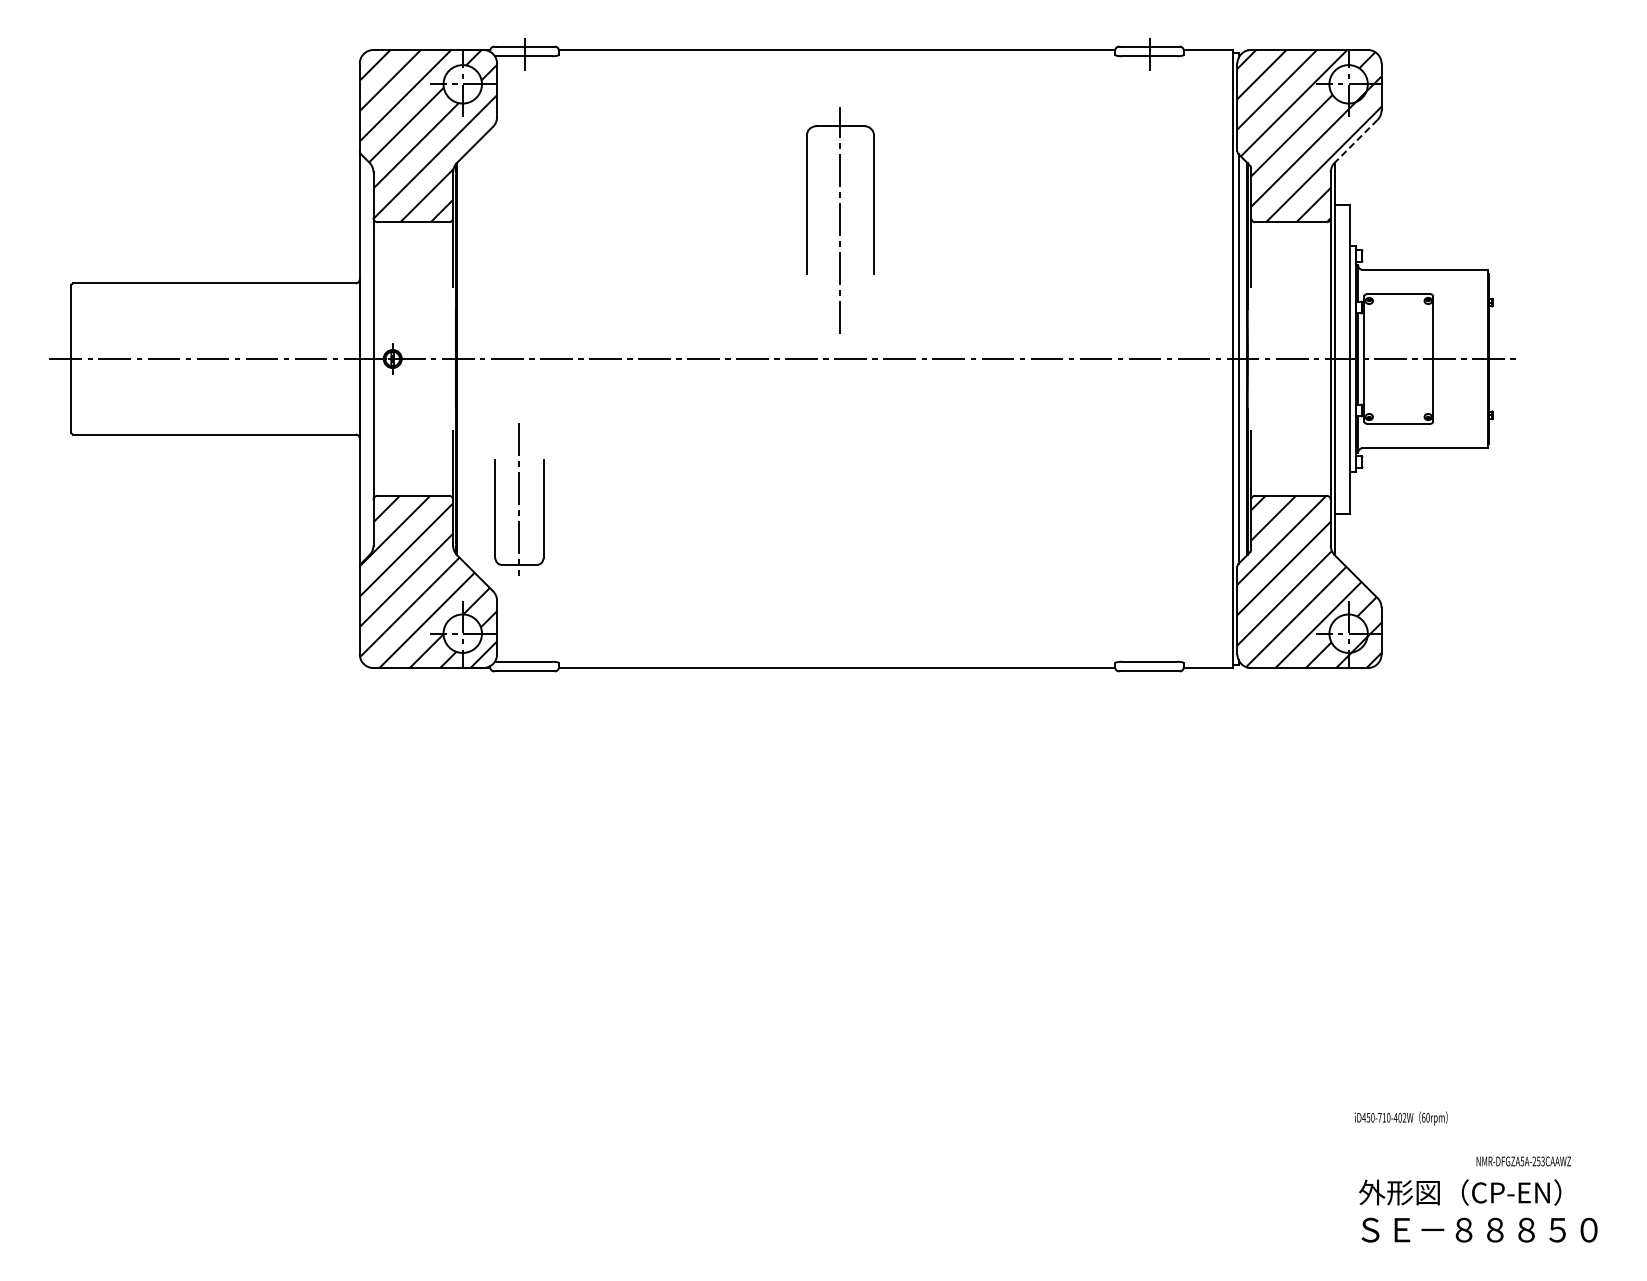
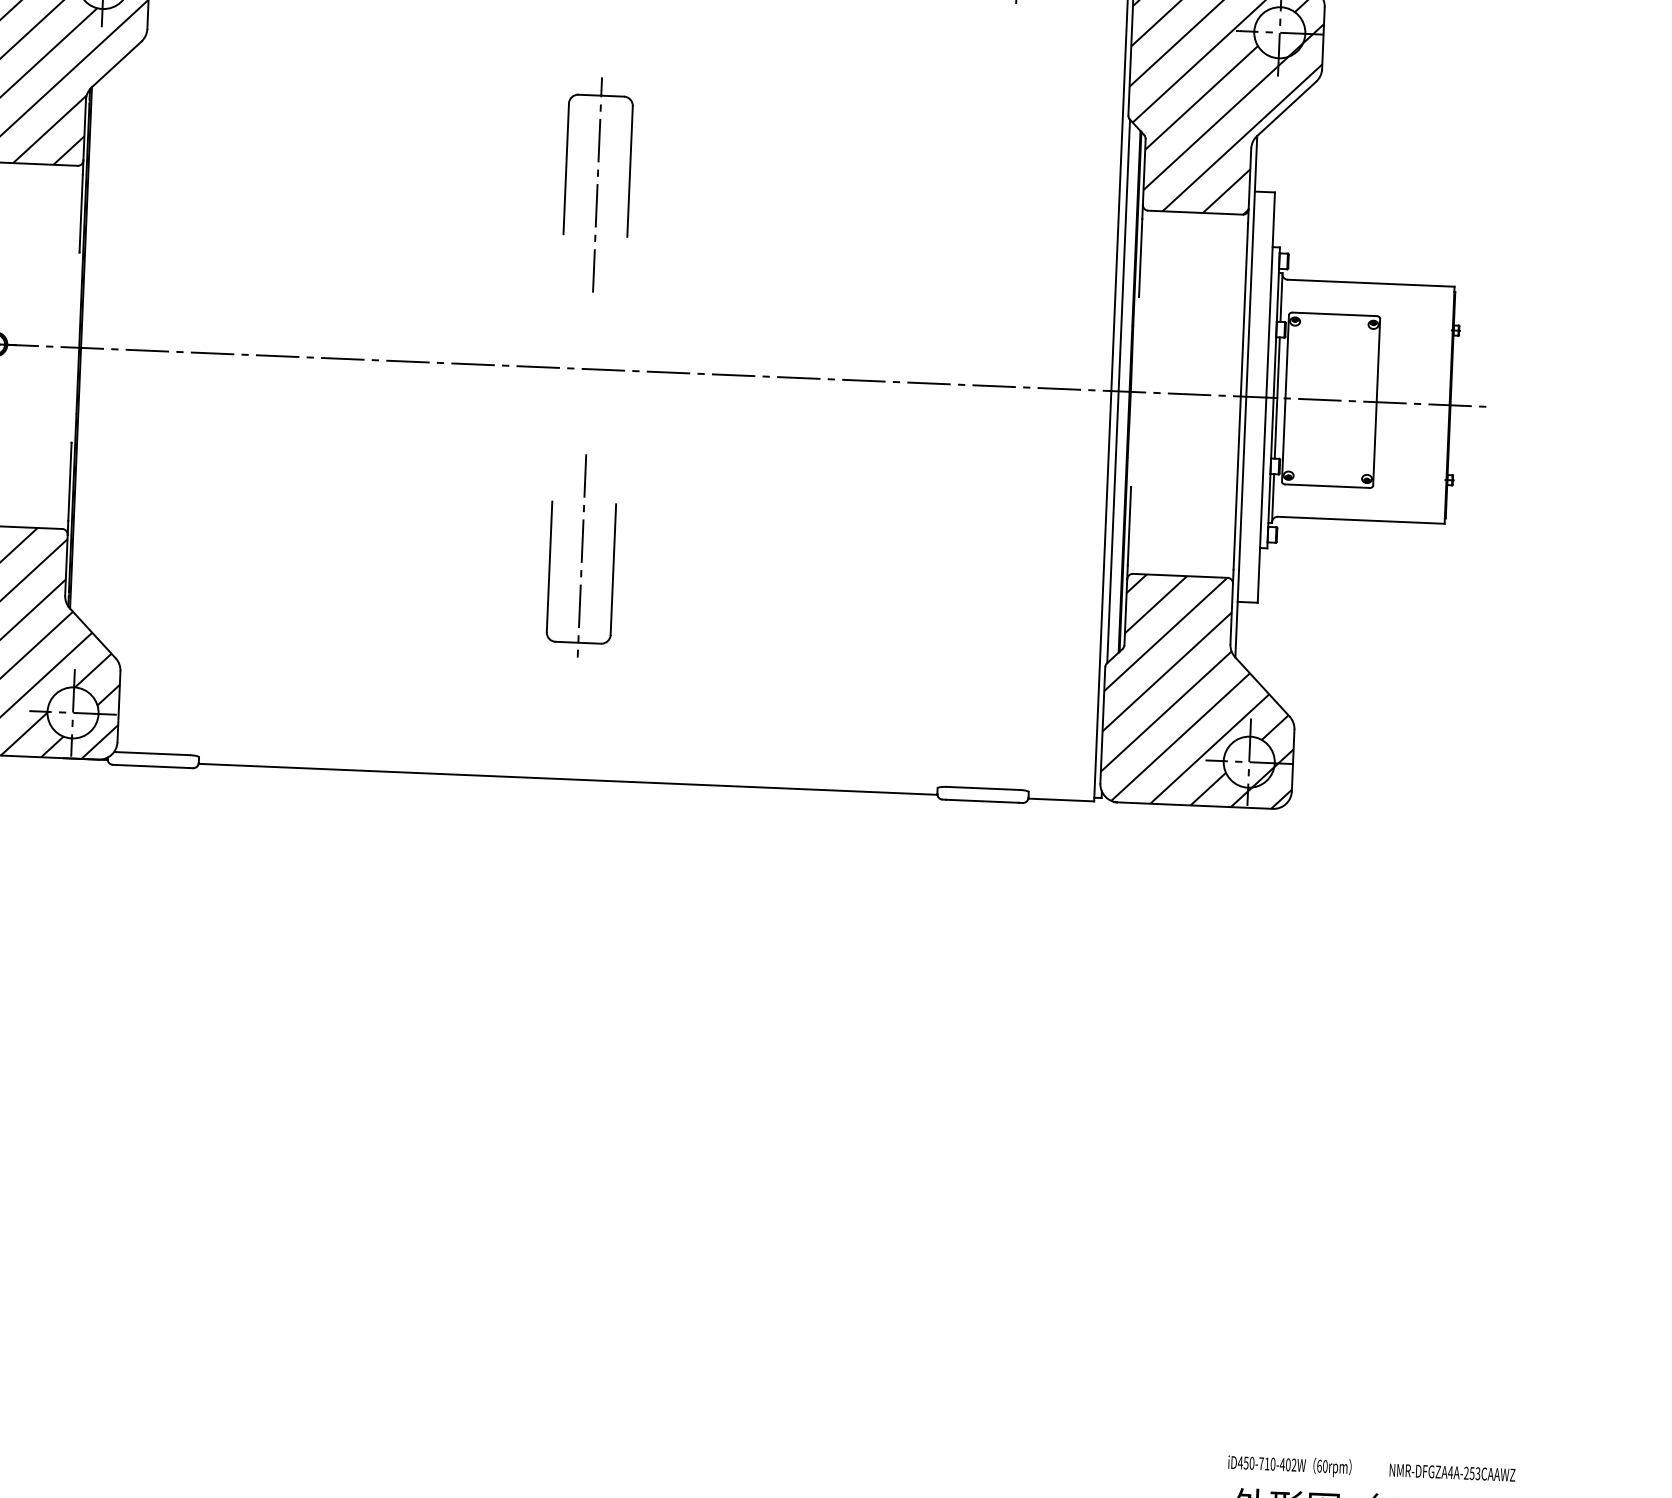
line: (1355, 141) -> (1285, 109), dashed -> solid
part: (840, 219) -> (597, 183), size x0.71
part: (519, 499) -> (582, 555), moved
text: (1401, 1118) -> (1290, 1465), moved
text: (1522, 1161) -> (1450, 1472), NMR-DFGZA5A-253CAAWZ -> NMR-DFGZA4A-253CAAWZ

